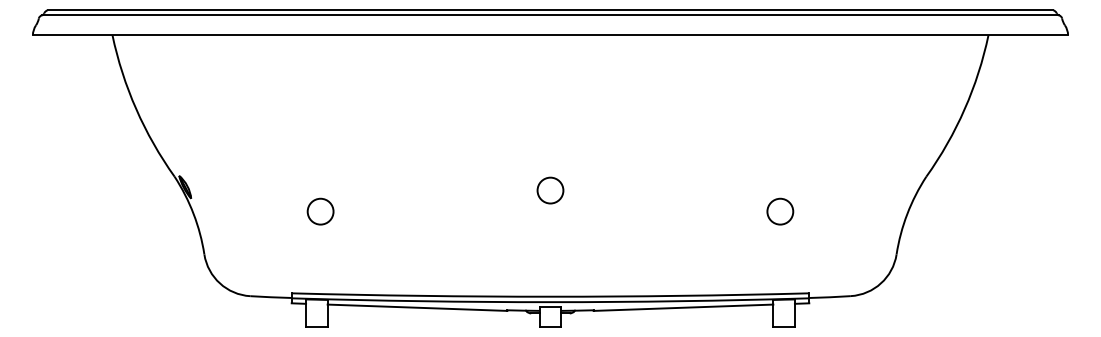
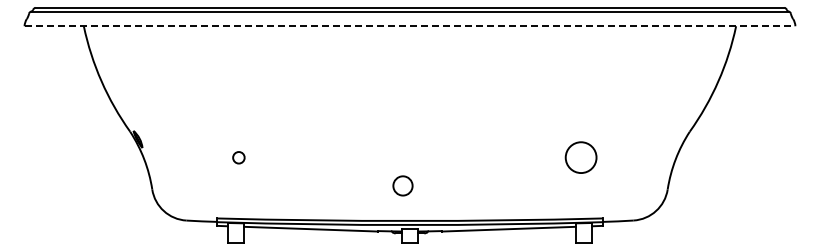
line: (551, 35) -> (410, 26), solid -> dashed
circle: (549, 189) -> (402, 185), moved
circle: (320, 211) -> (238, 157), size x0.6
circle: (779, 211) -> (580, 157), size x1.6

